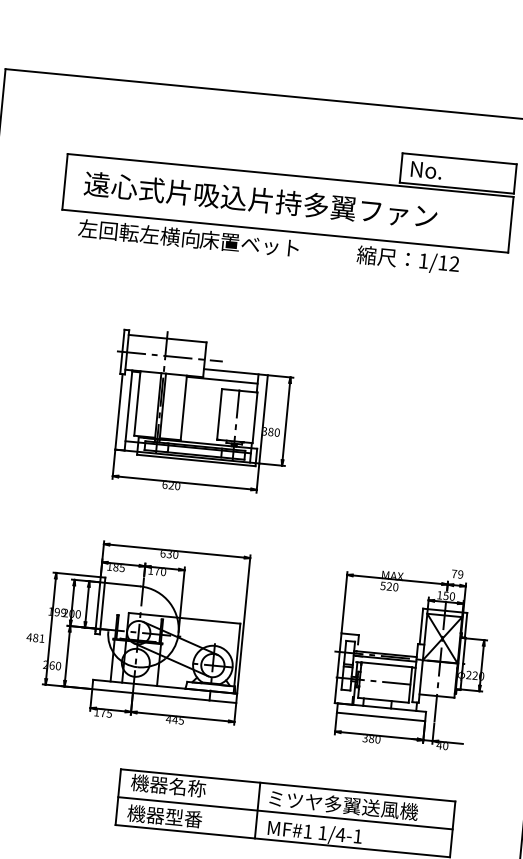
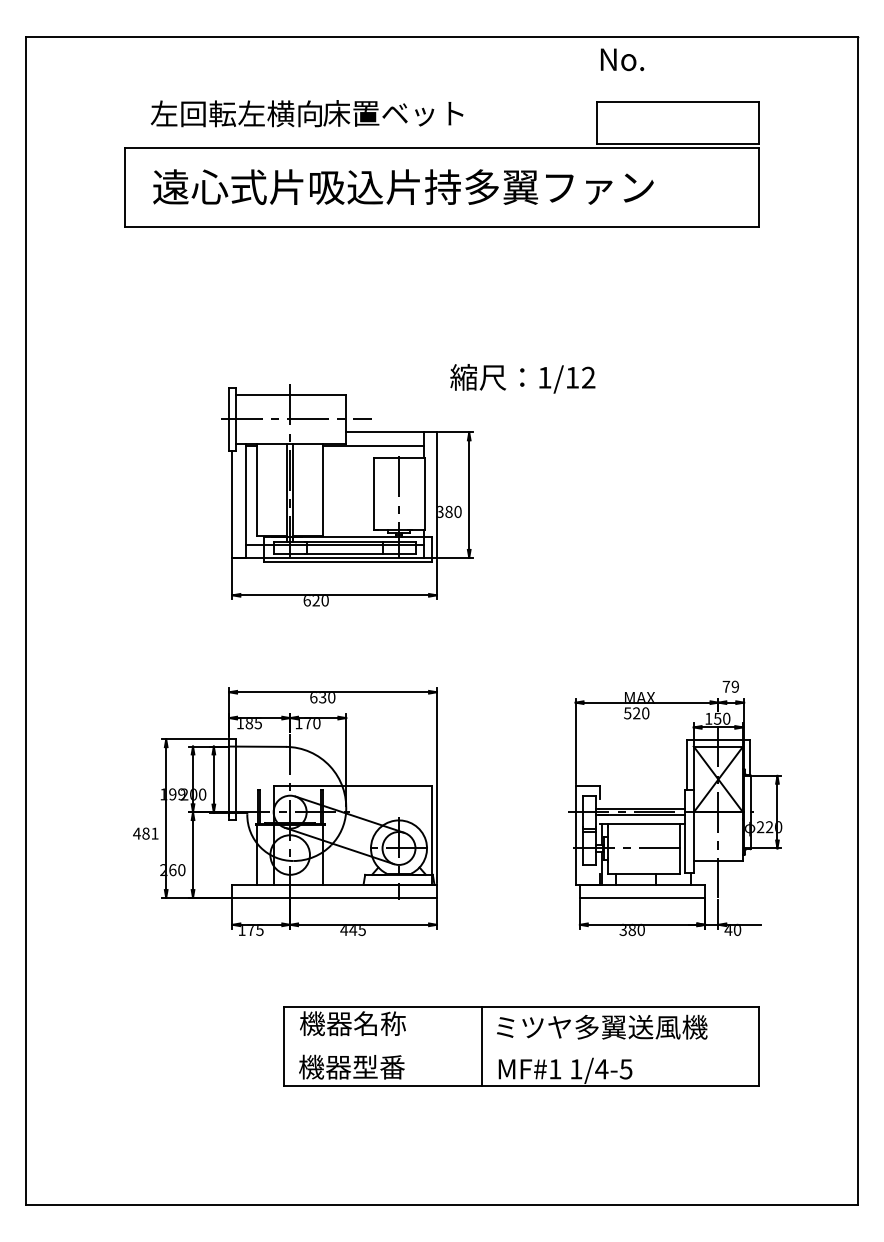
text: (426, 170) -> (622, 59), moved
text: (188, 238) -> (306, 113), moved
text: (407, 260) -> (522, 378), moved
line: (285, 813) -> (520, 1046), removed
text: (357, 836) -> (625, 1069), 1/4-1 -> 1/4-5

